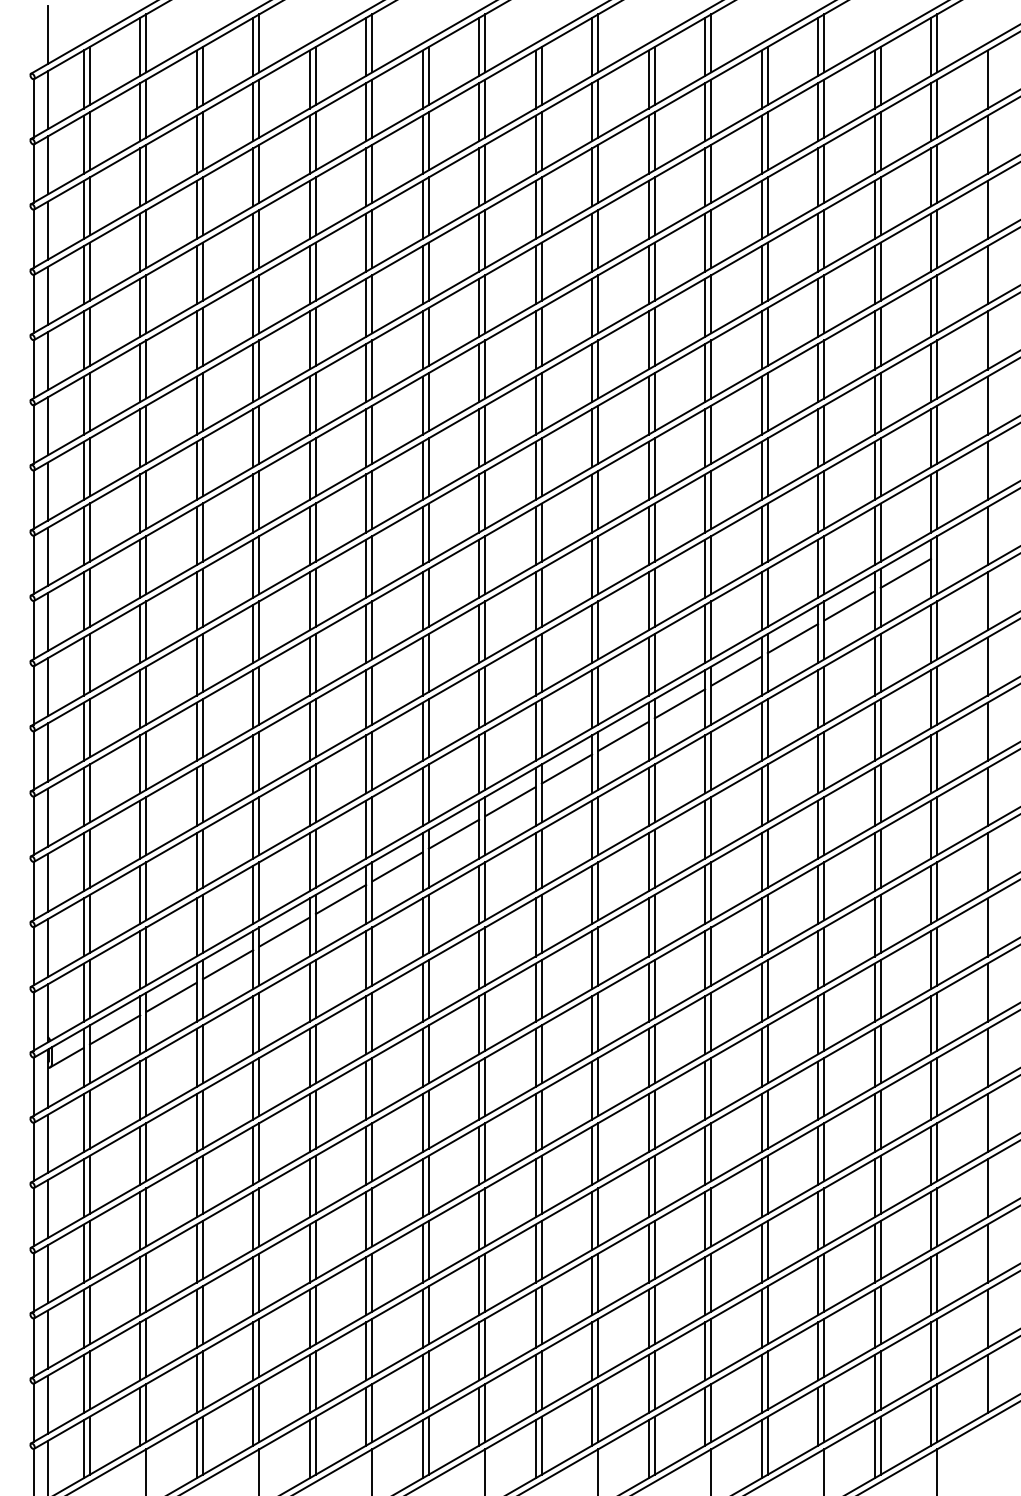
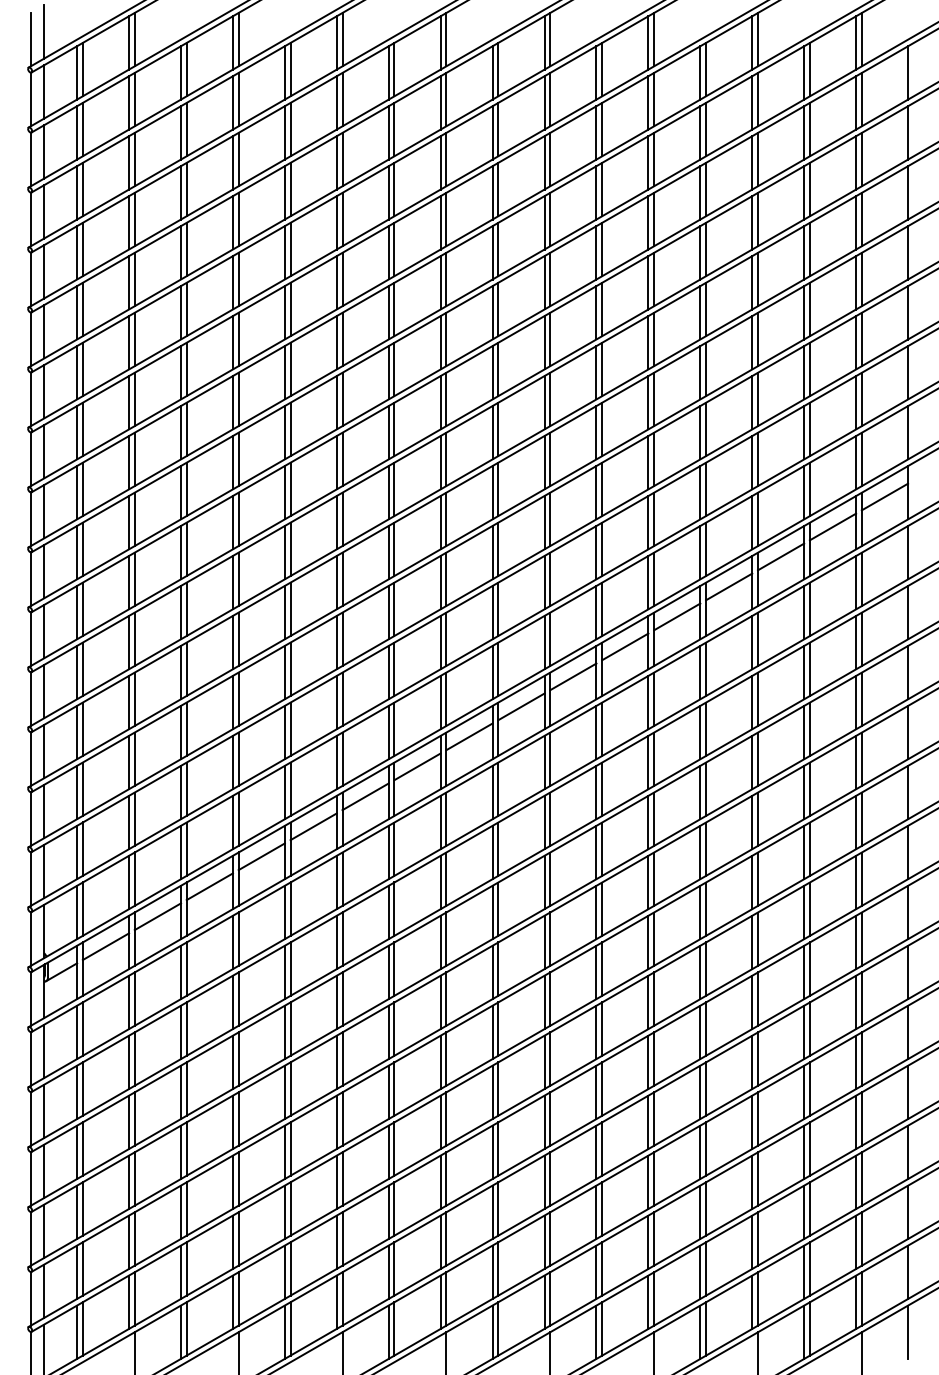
line: (33, 43) -> (30, 39), added
line: (962, 540) -> (885, 496), added
line: (987, 1449) -> (908, 1332), added

